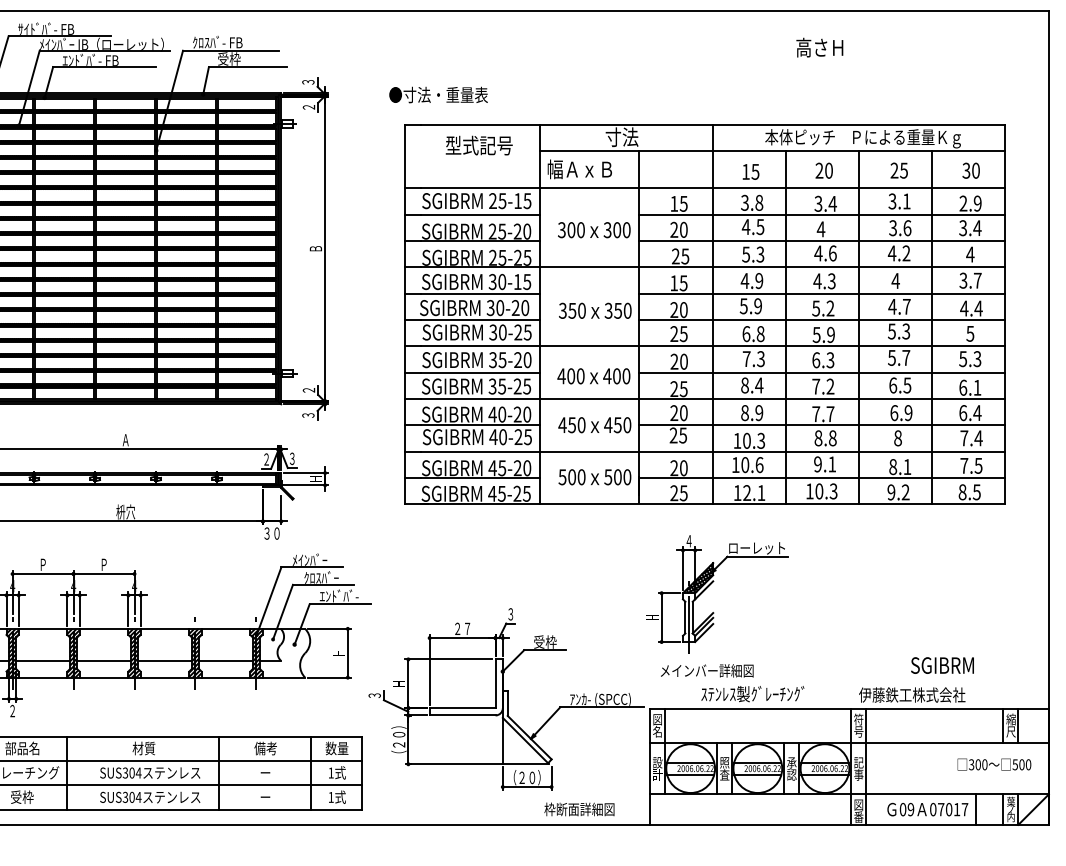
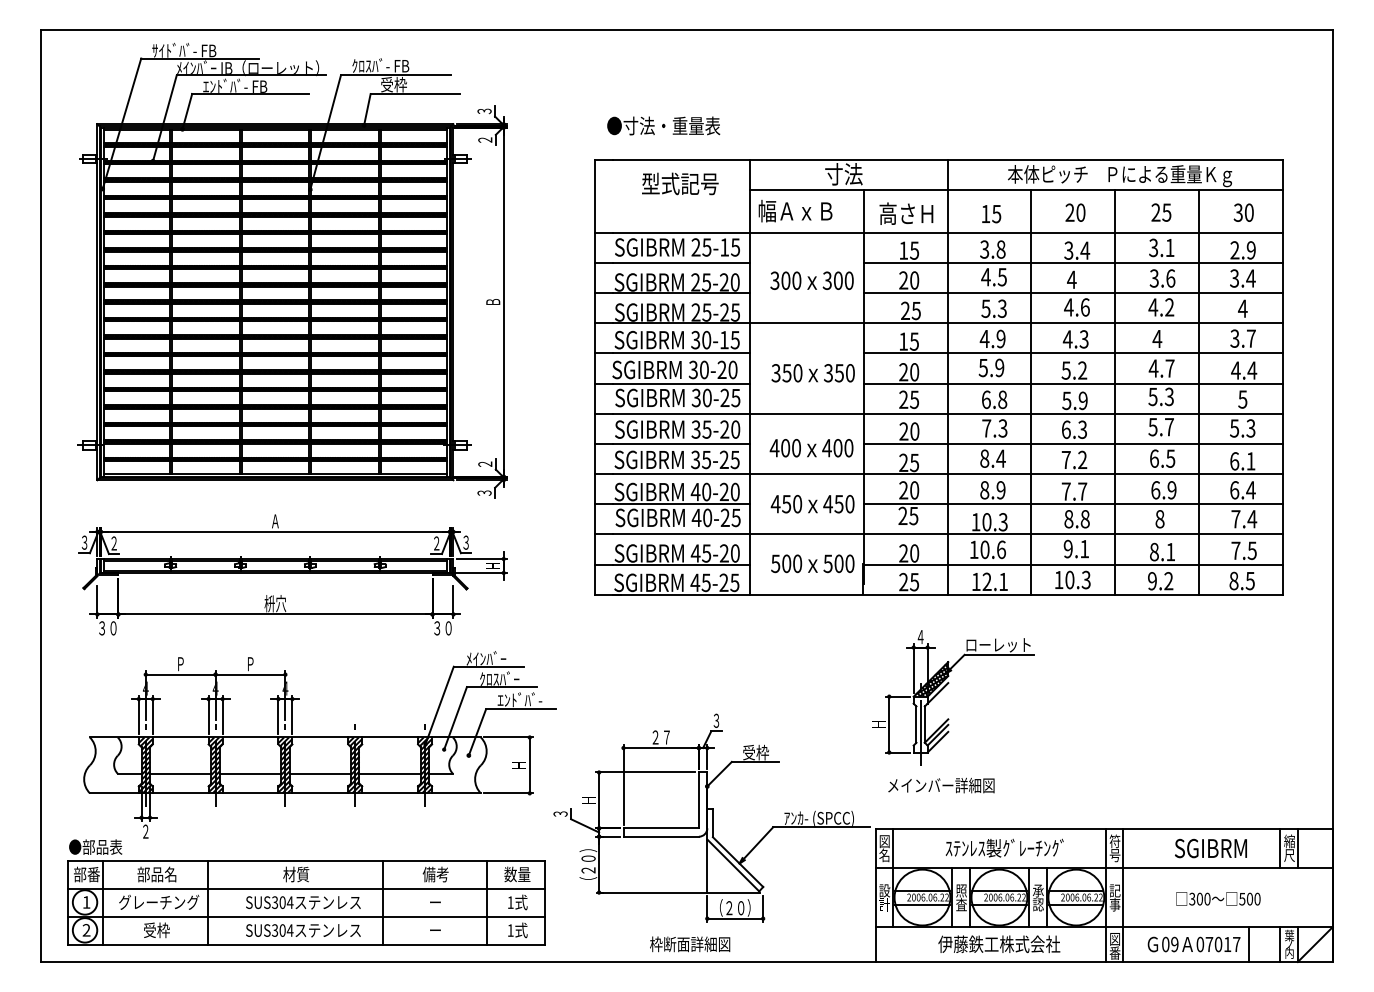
text: (819, 47) -> (906, 213), moved
text: (438, 94) -> (663, 125), moved
text: (942, 665) -> (1210, 848), moved
text: (752, 693) -> (1004, 847), moved
text: (912, 695) -> (999, 944), moved
text: (994, 764) -> (1218, 898), moved
text: (579, 809) -> (690, 944), moved

